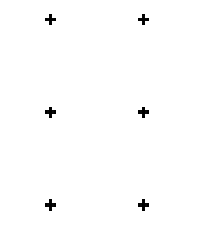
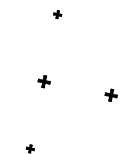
part: (143, 19) -> (124, 28), removed
part: (50, 112) -> (43, 81), size x1.6
part: (143, 112) -> (111, 95), size x1.6

